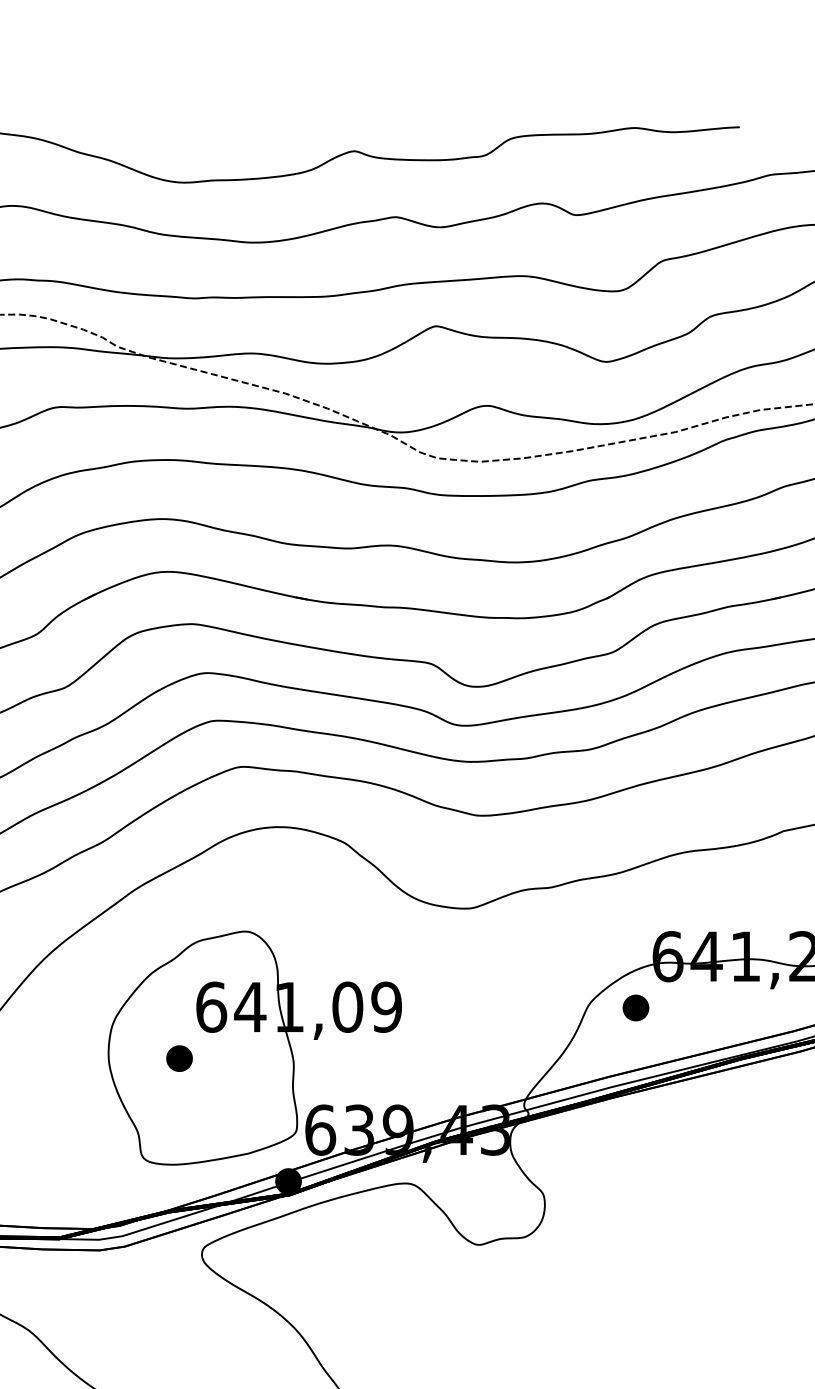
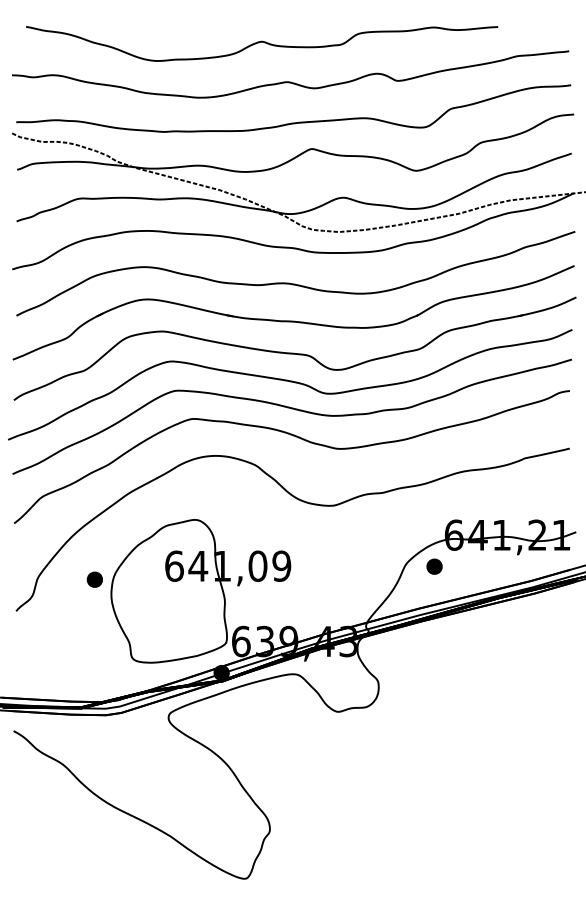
part: (178, 1058) -> (94, 579), moved

